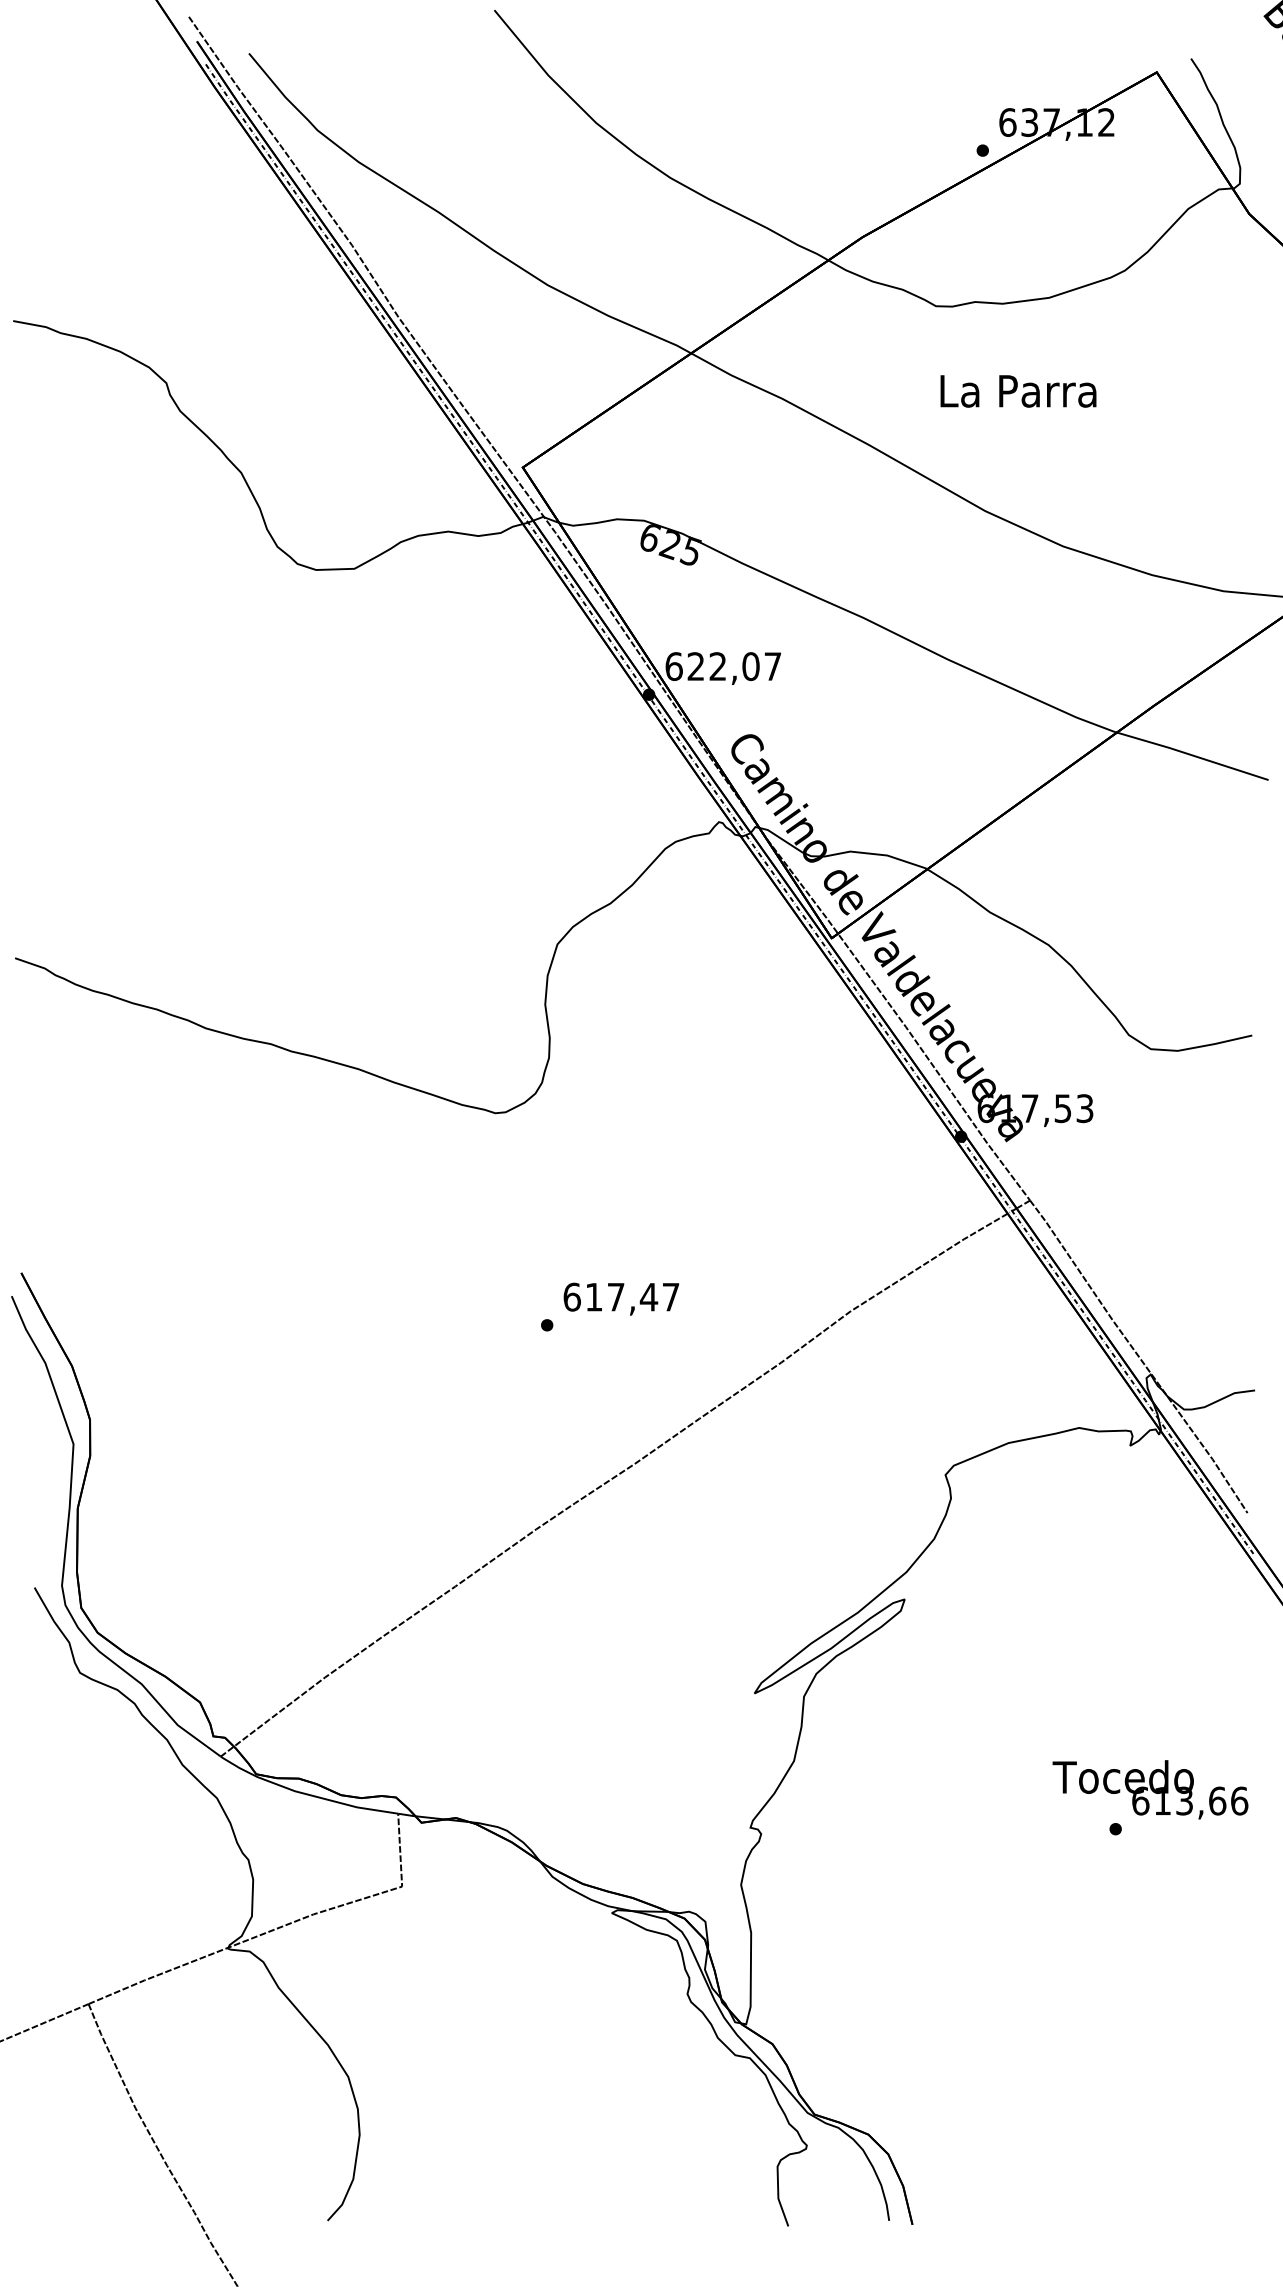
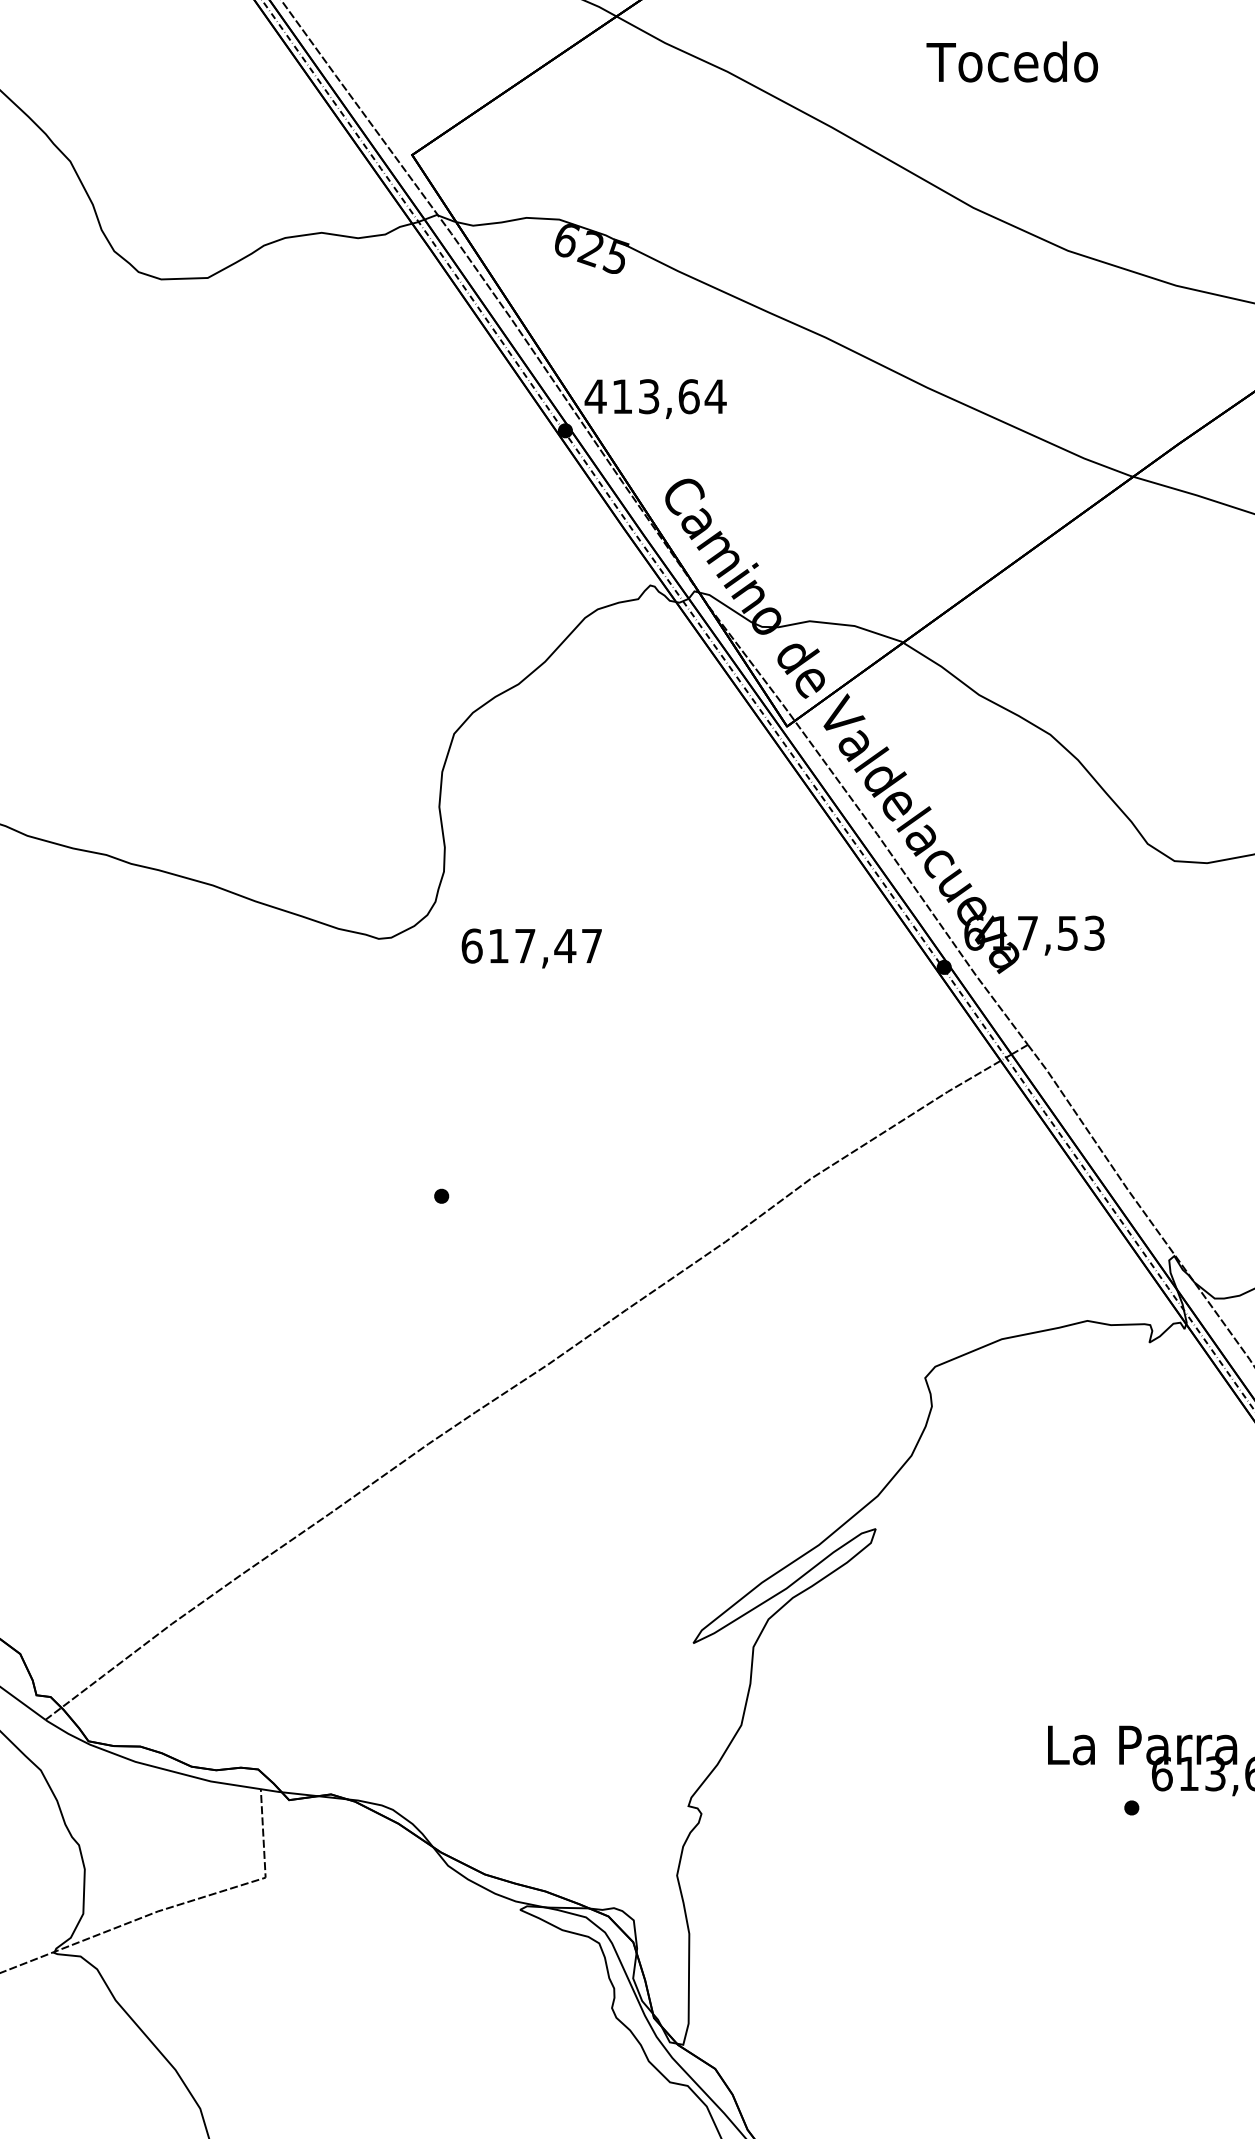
text: (1018, 390) -> (1013, 61), La Parra -> Tocedo
text: (723, 666) -> (655, 396), 622,07 -> 413,64
text: (621, 1298) -> (531, 947), moved
text: (1124, 1776) -> (1142, 1744), Tocedo -> La Parra

